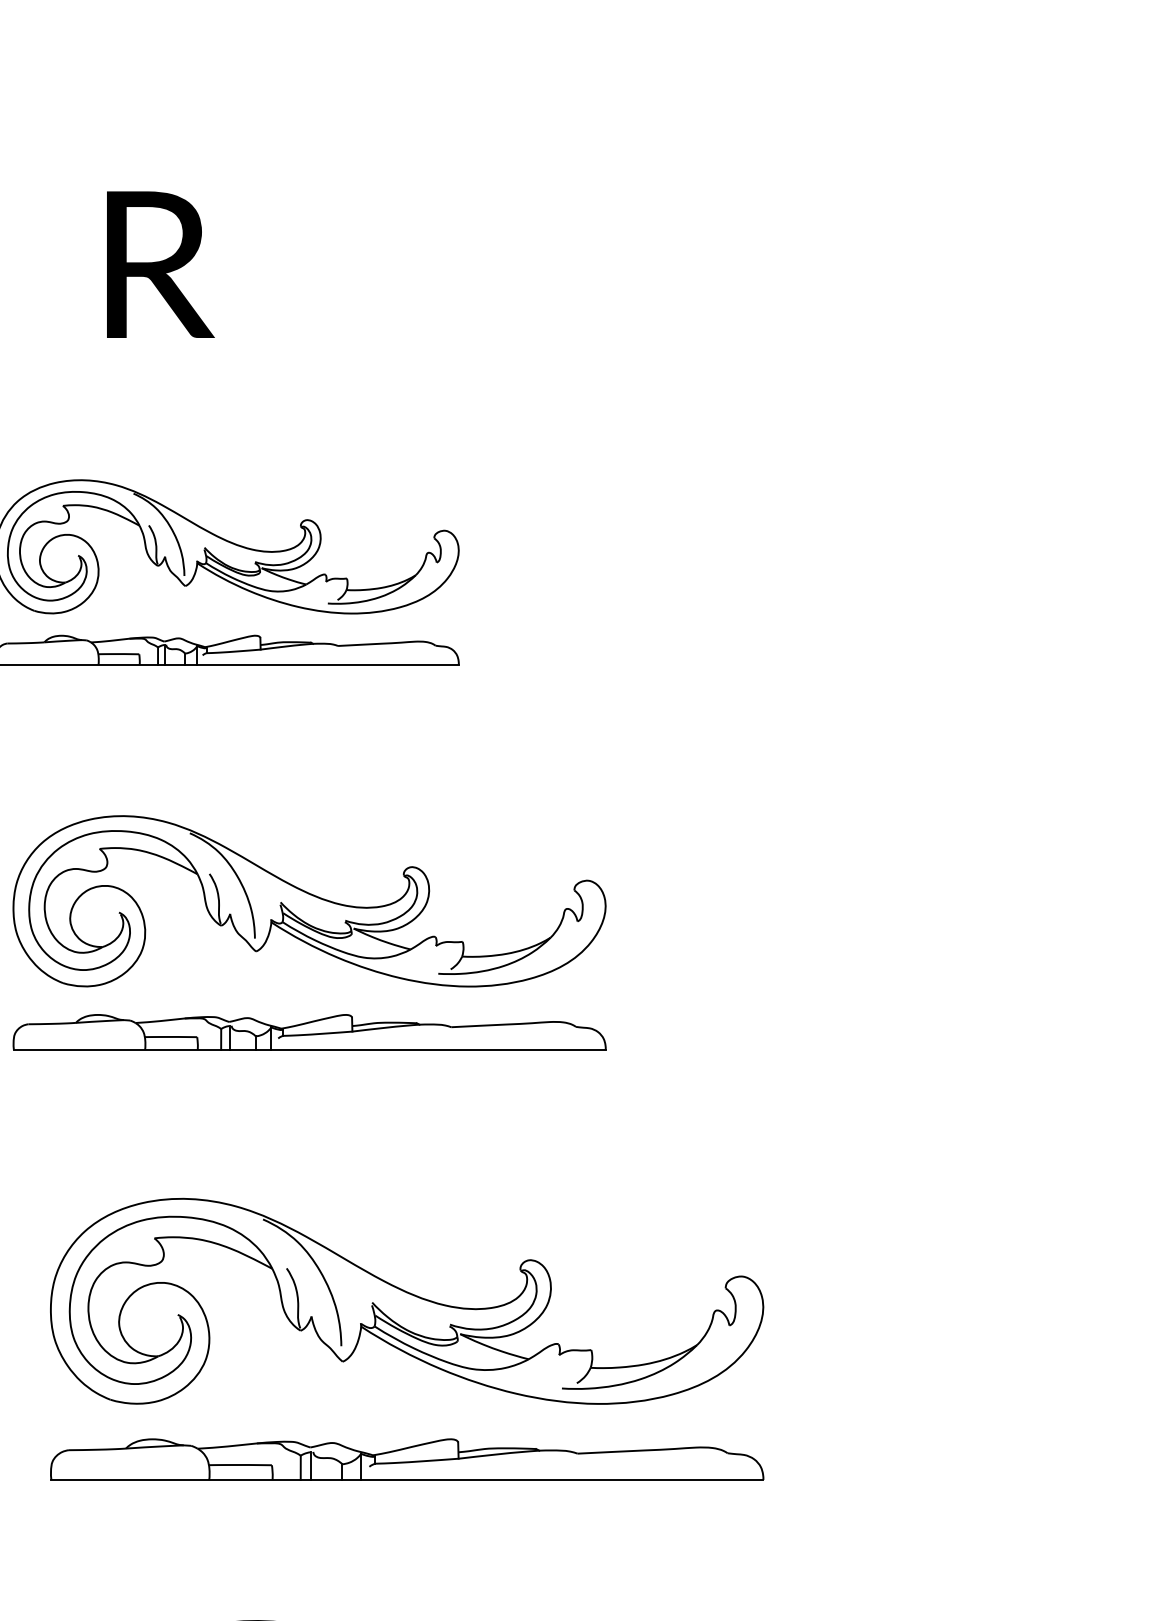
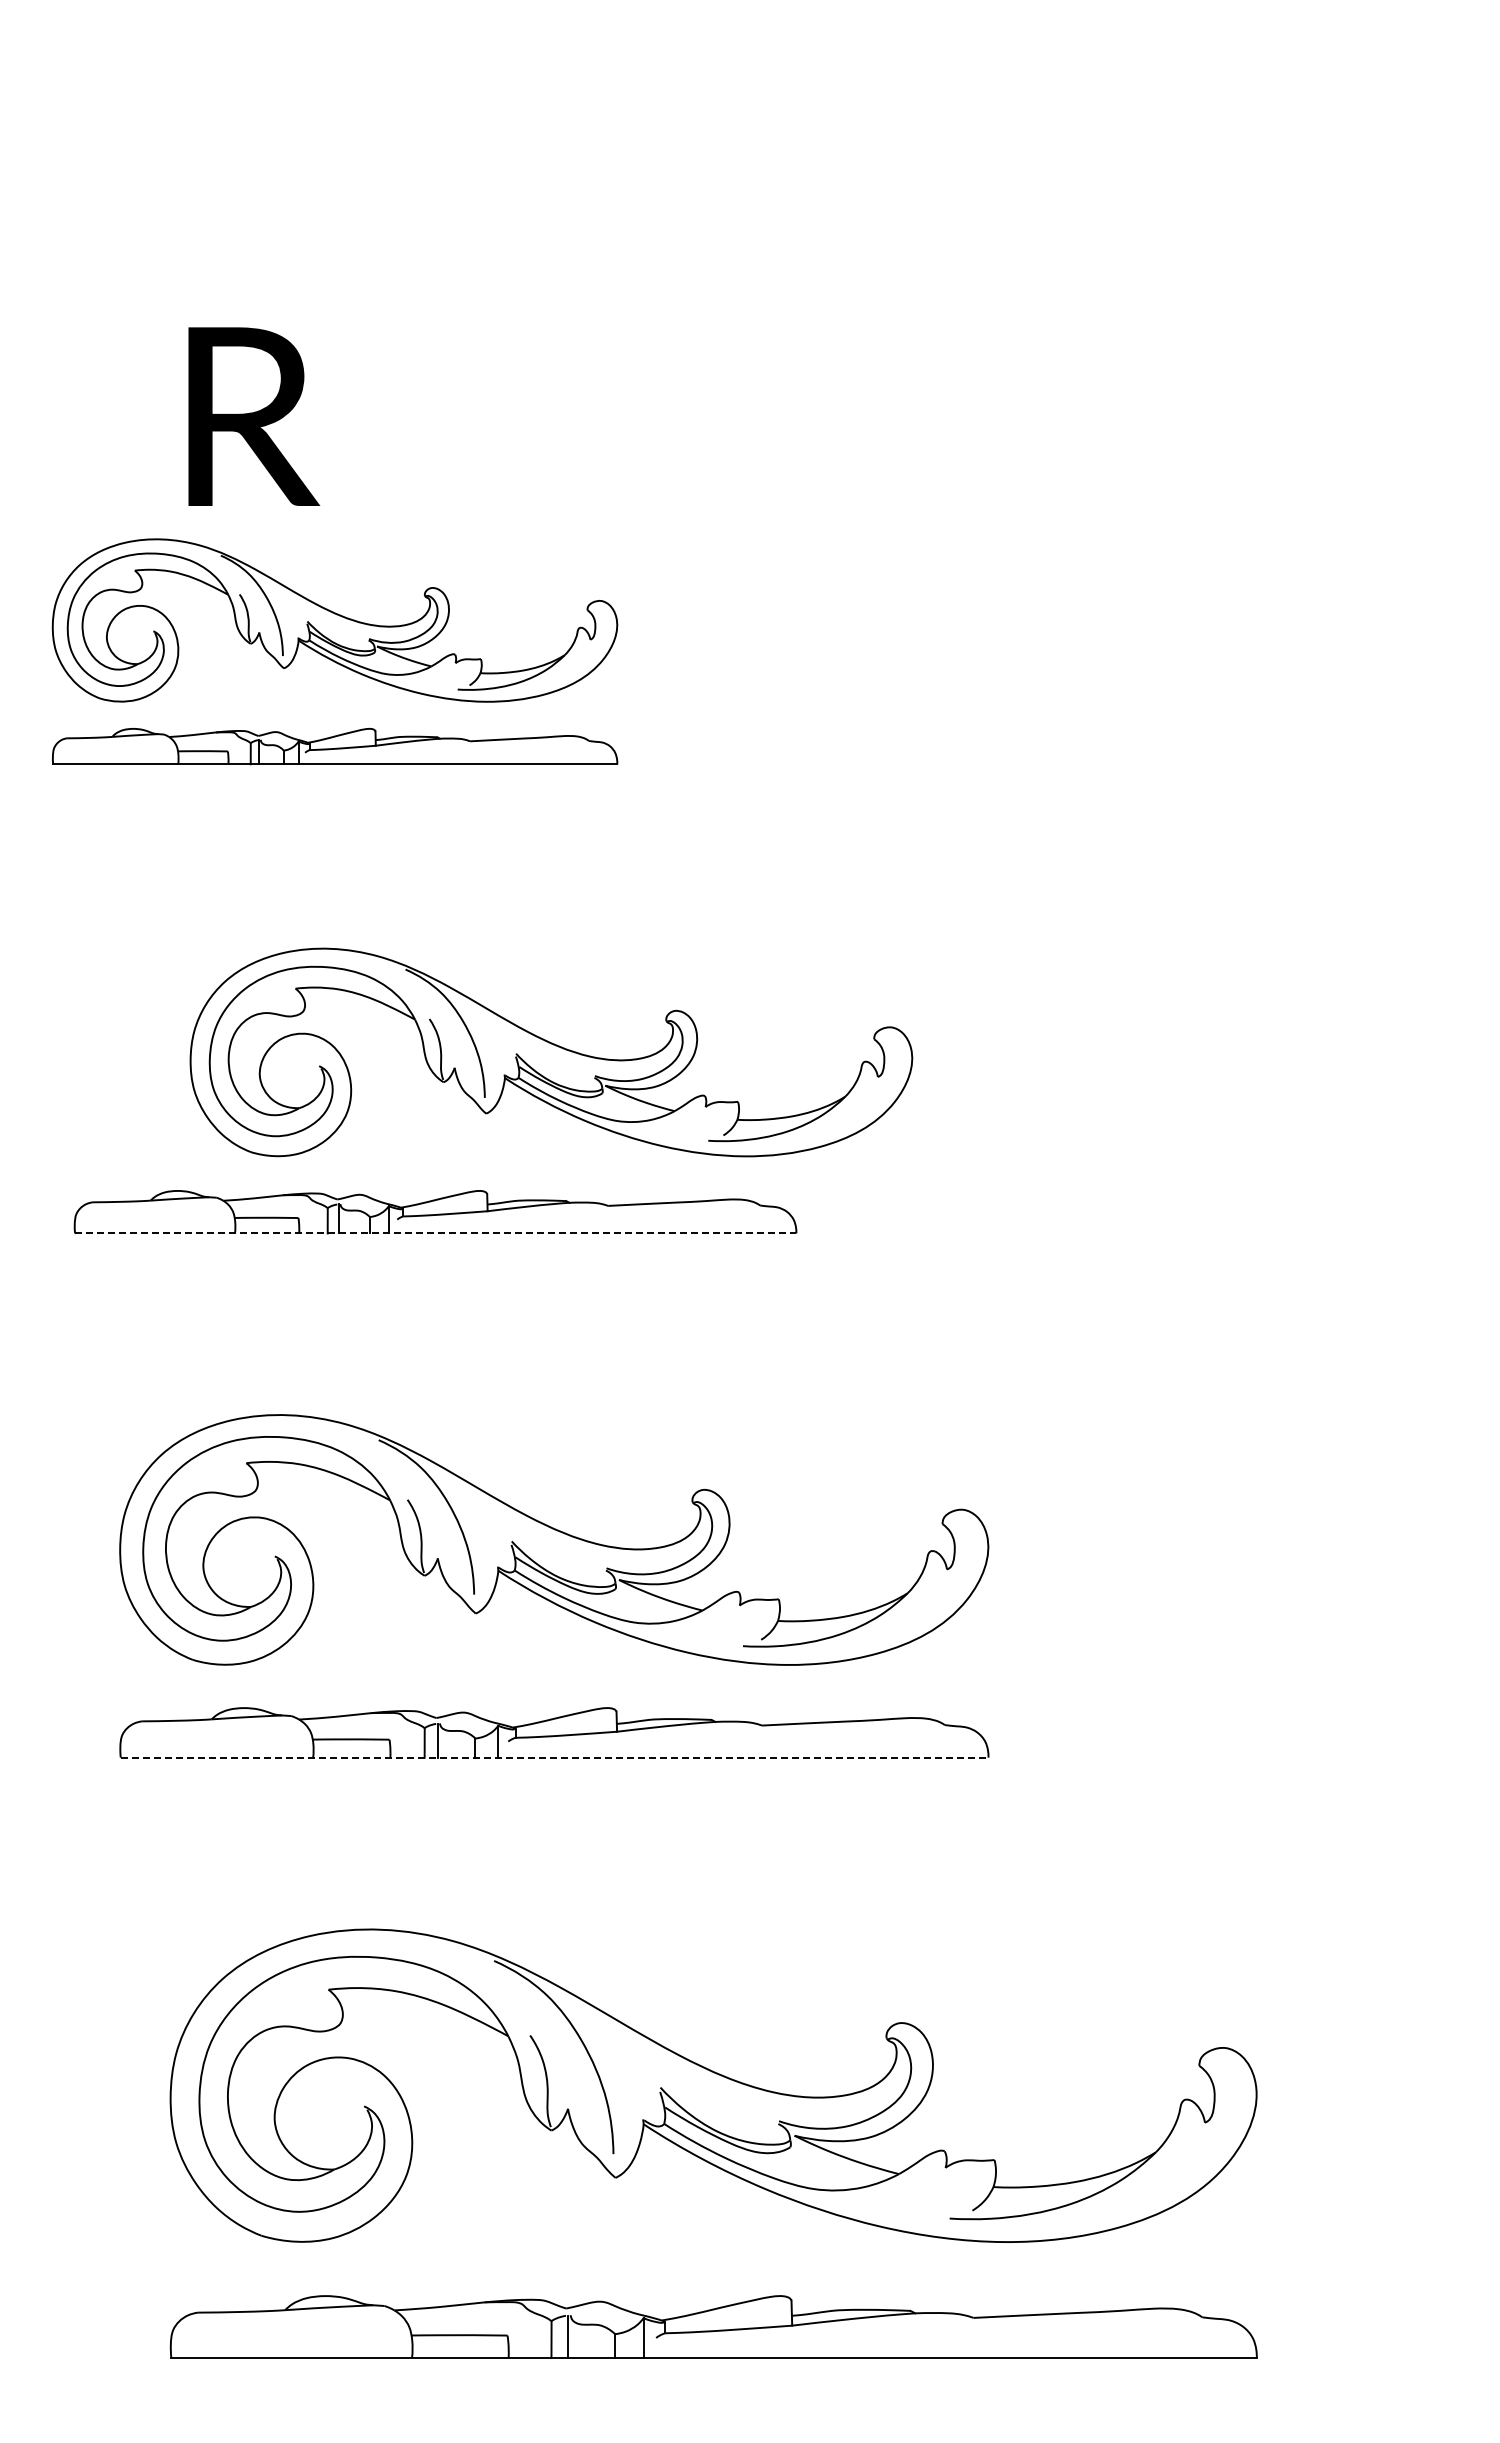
text: (161, 264) -> (254, 416), moved
part: (309, 901) -> (551, 1052), moved
line: (309, 1049) -> (435, 1233), solid -> dashed
line: (407, 1479) -> (554, 1757), solid -> dashed

